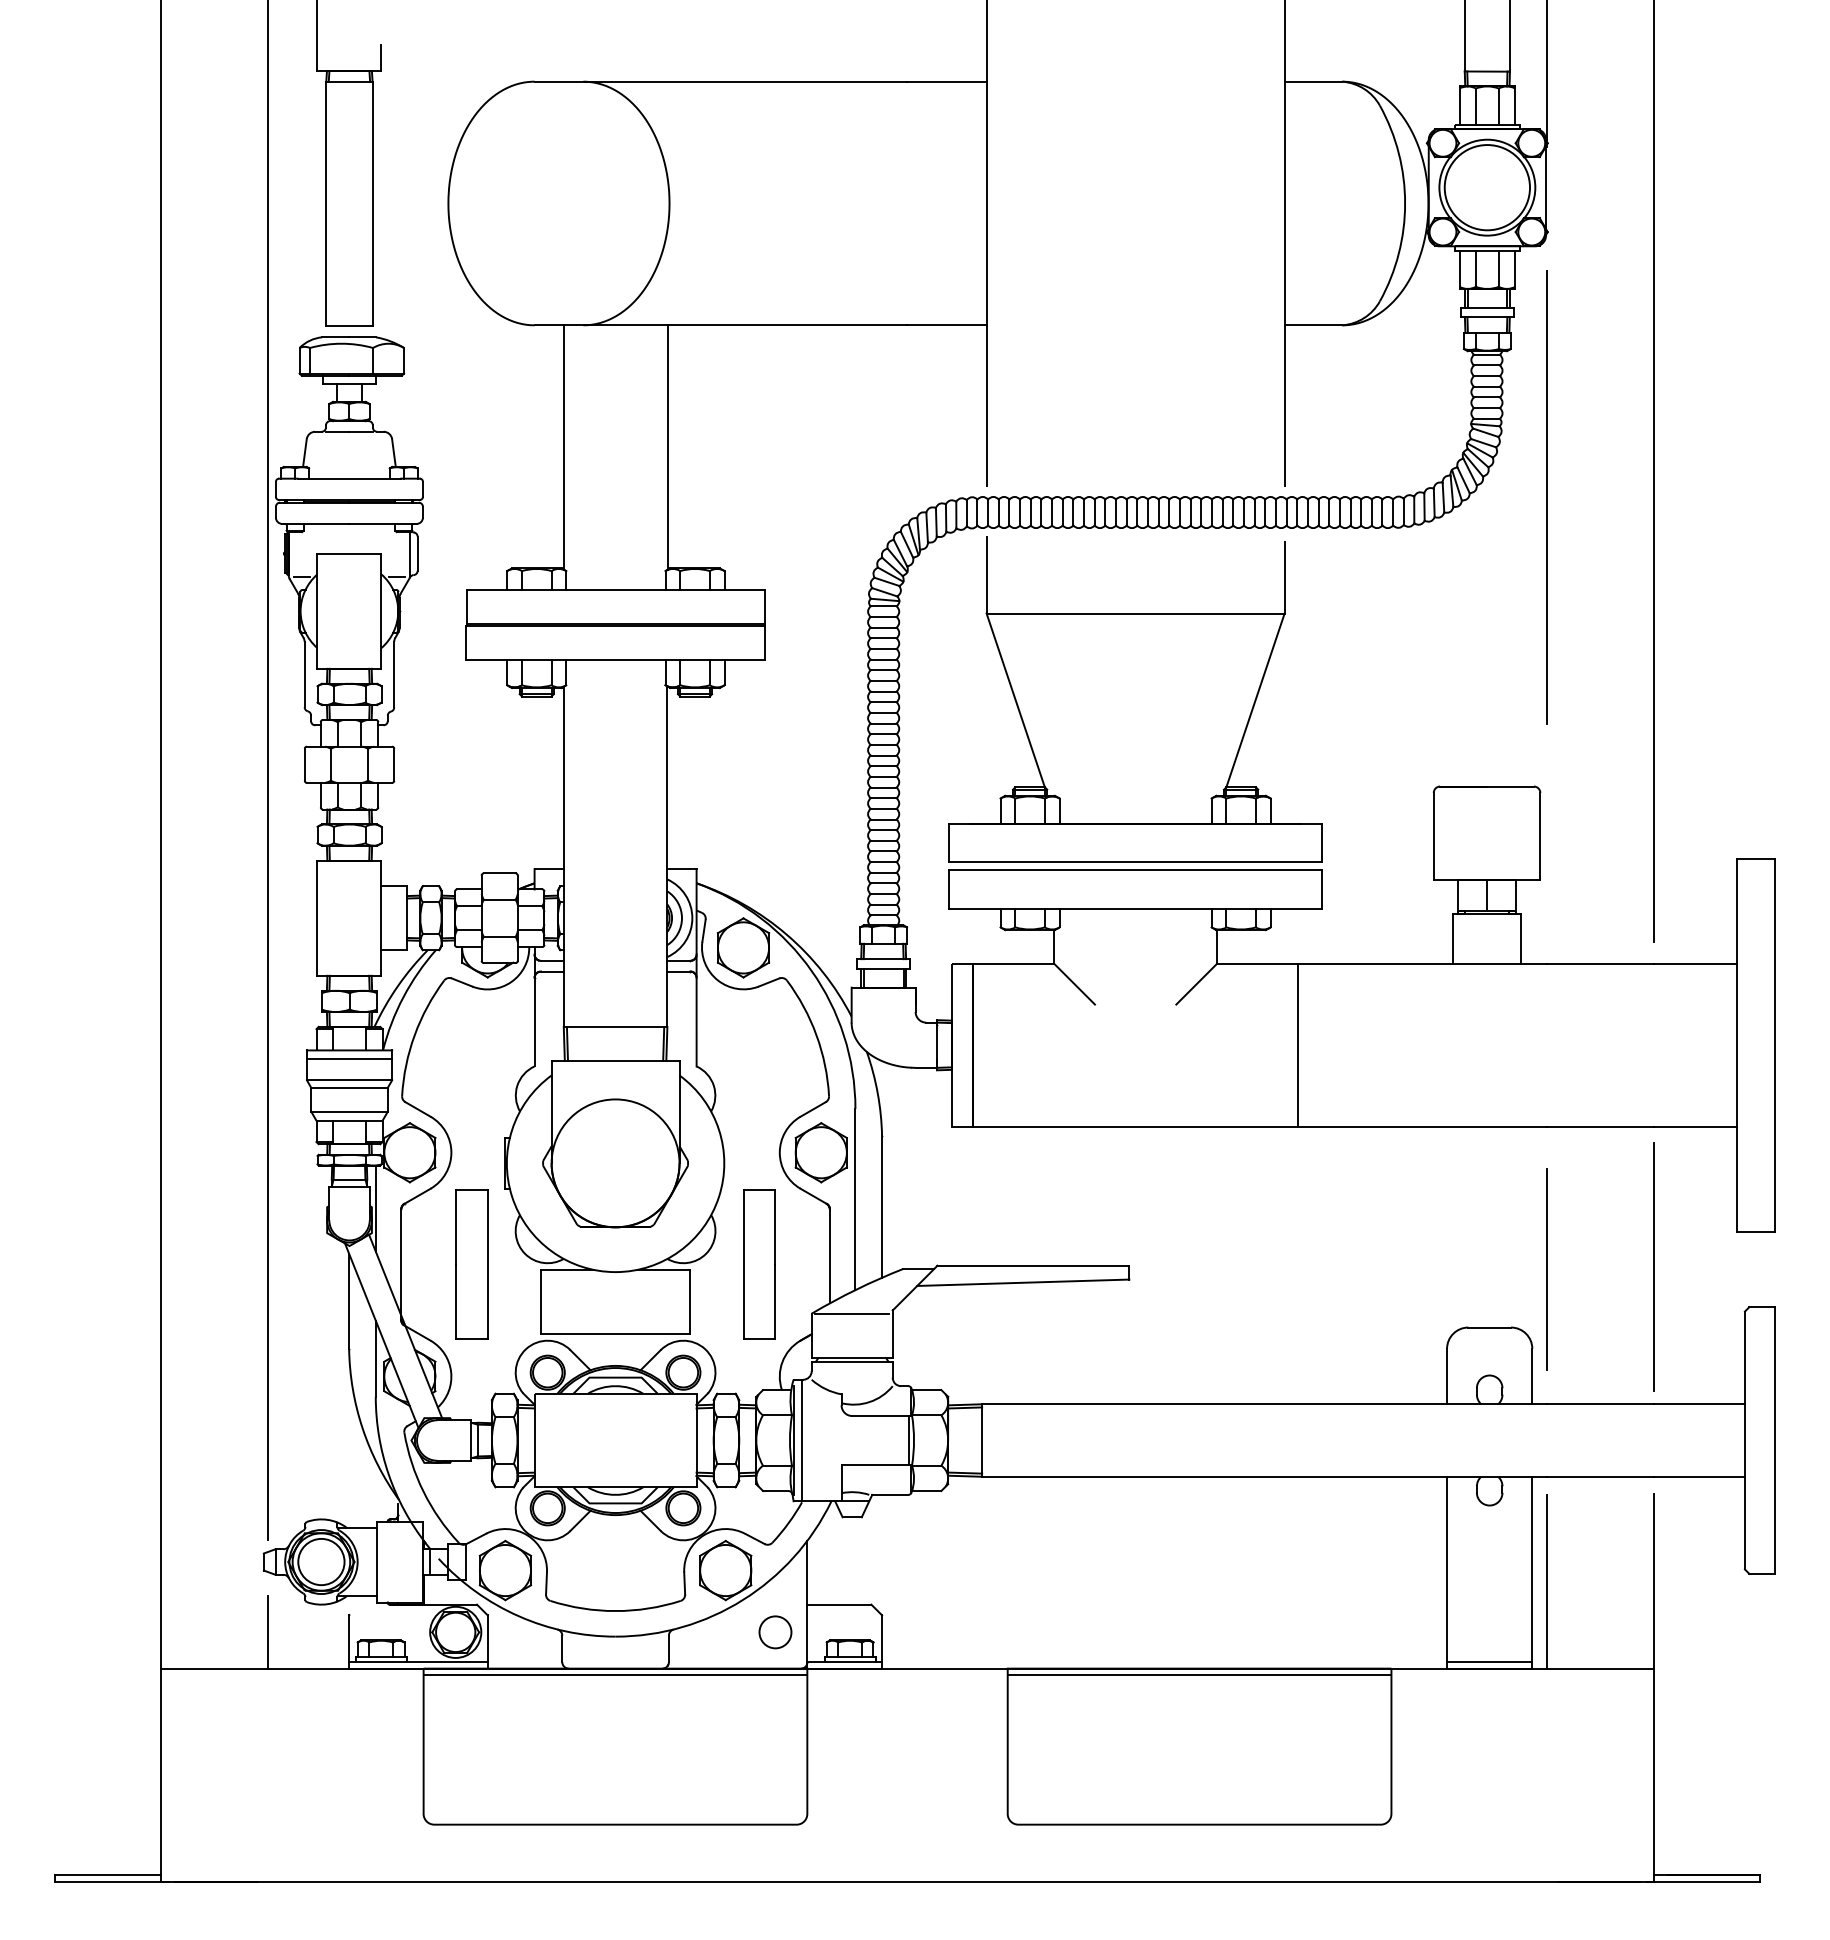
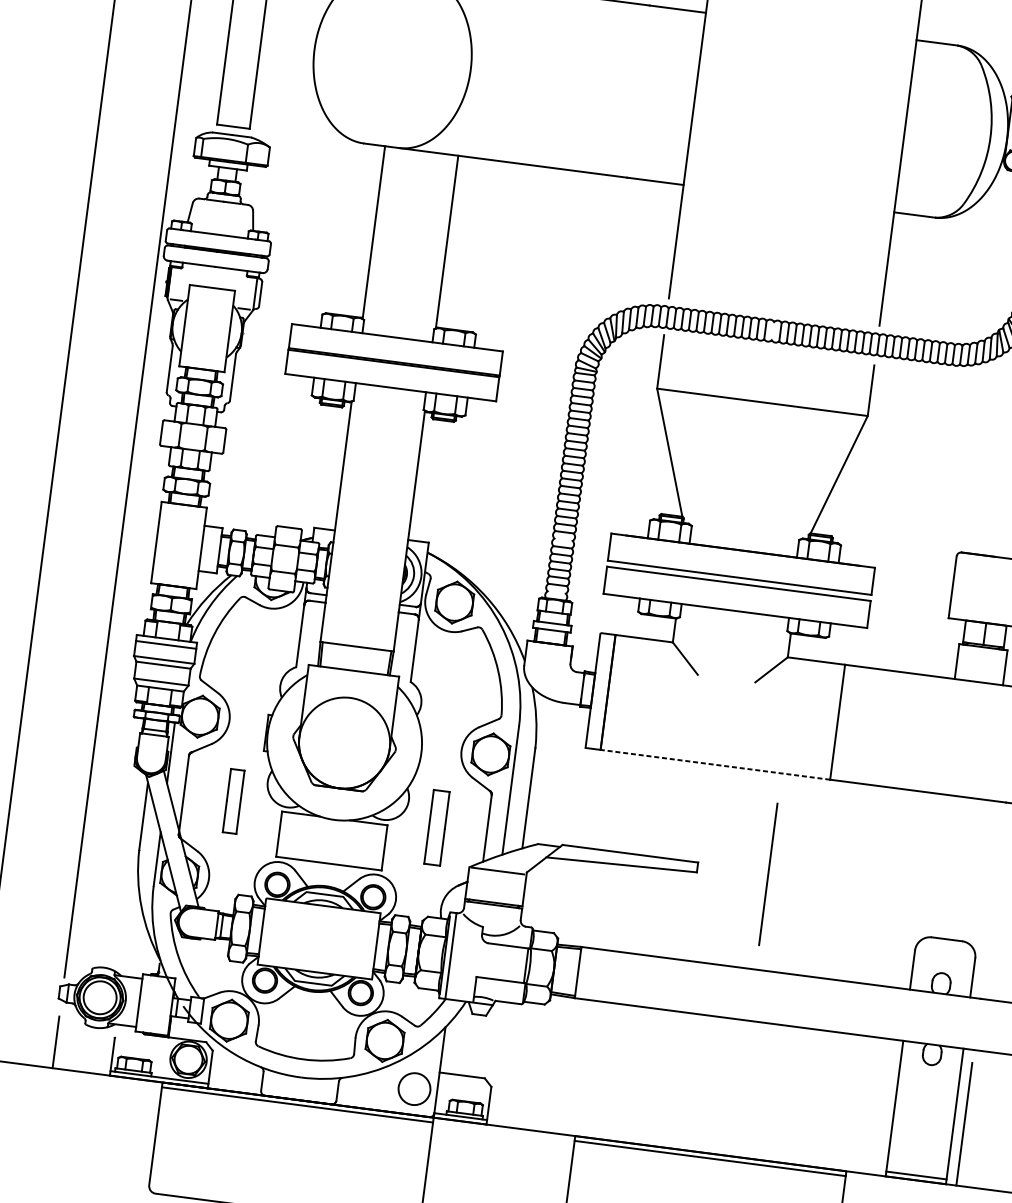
line: (1137, 512) -> (773, 331), removed
line: (883, 840) -> (563, 539), removed
line: (883, 915) -> (556, 592), removed
line: (1135, 1126) -> (715, 764), solid -> dashed
part: (471, 1264) -> (233, 801), size x0.6
part: (759, 1264) -> (436, 827), size x0.7
line: (1546, 1269) -> (767, 874), moved
circle: (775, 1632) -> (414, 1089), size x1.4

